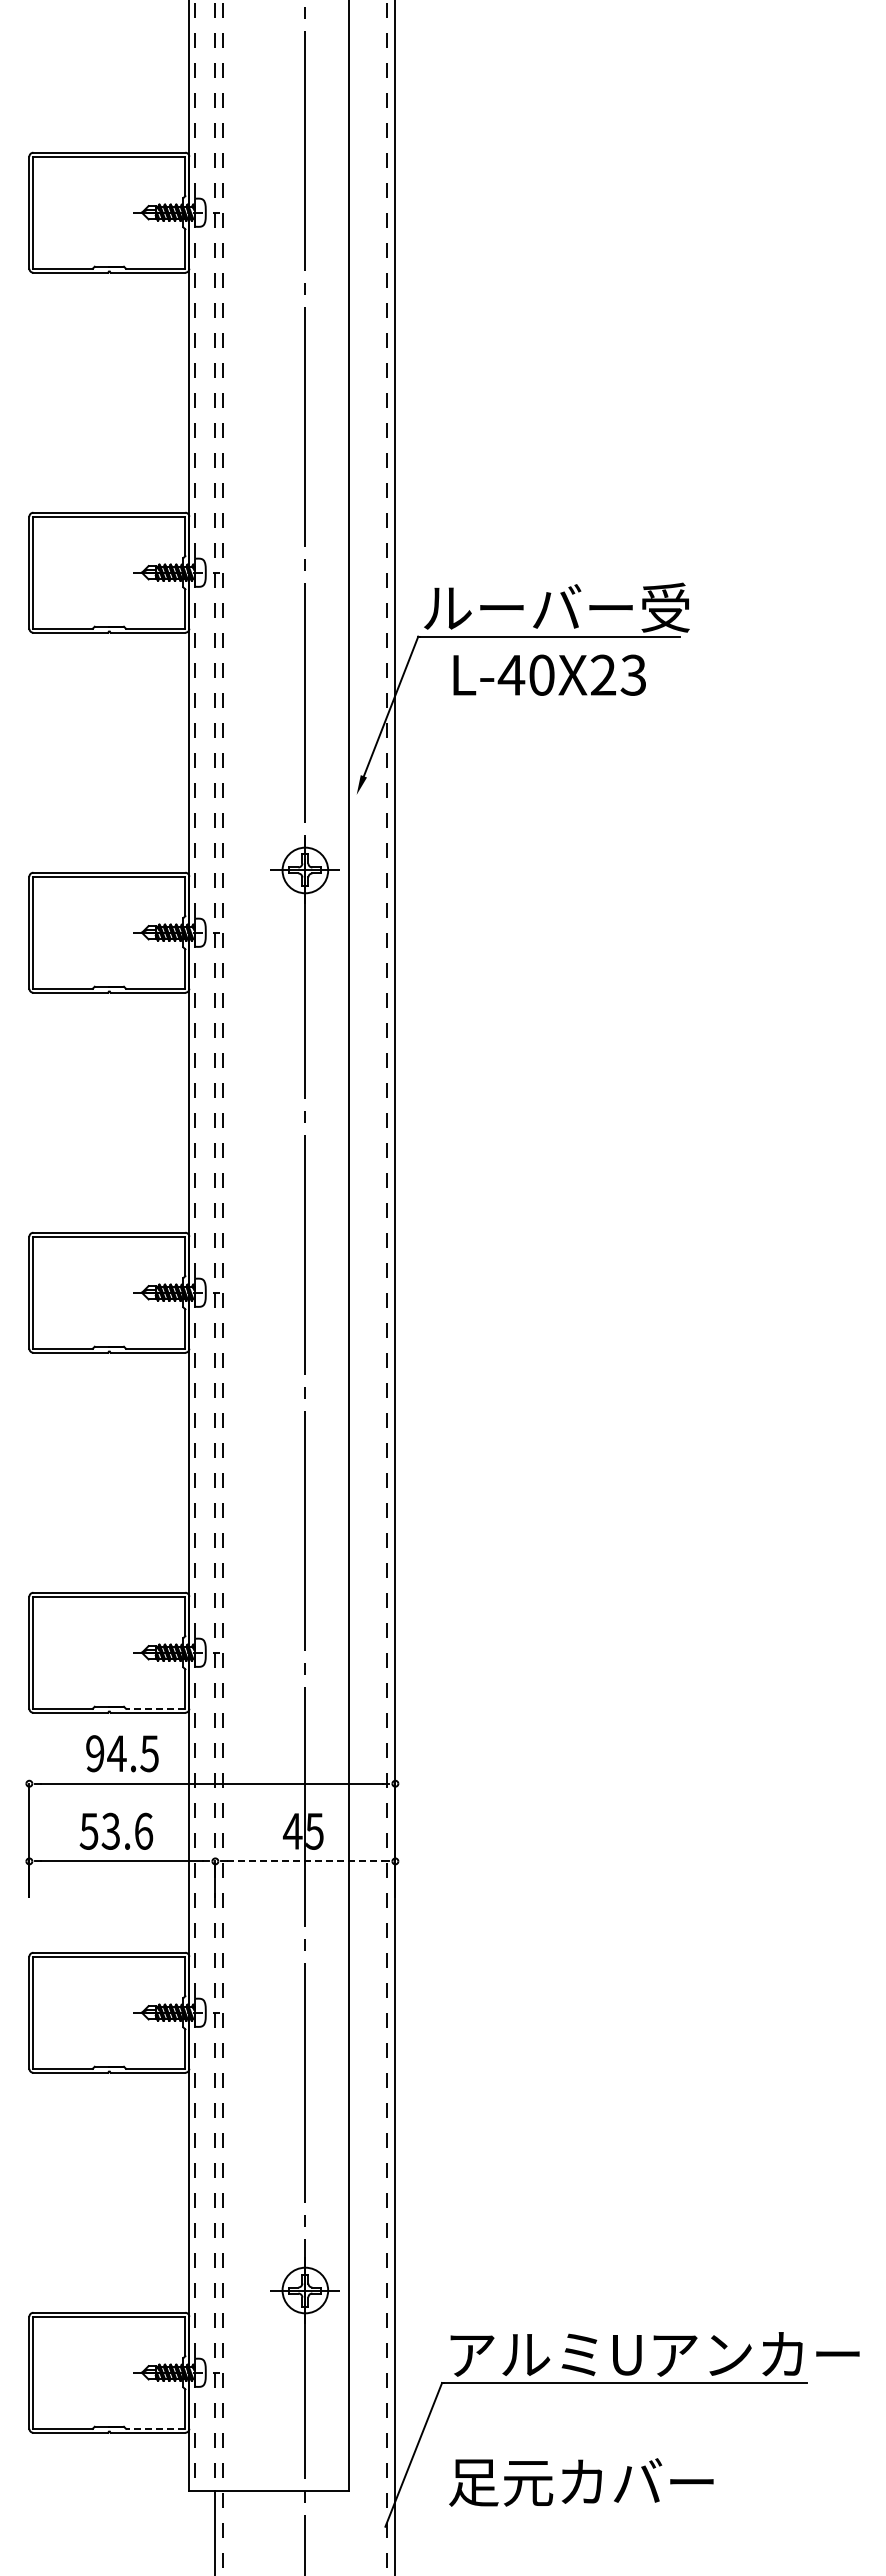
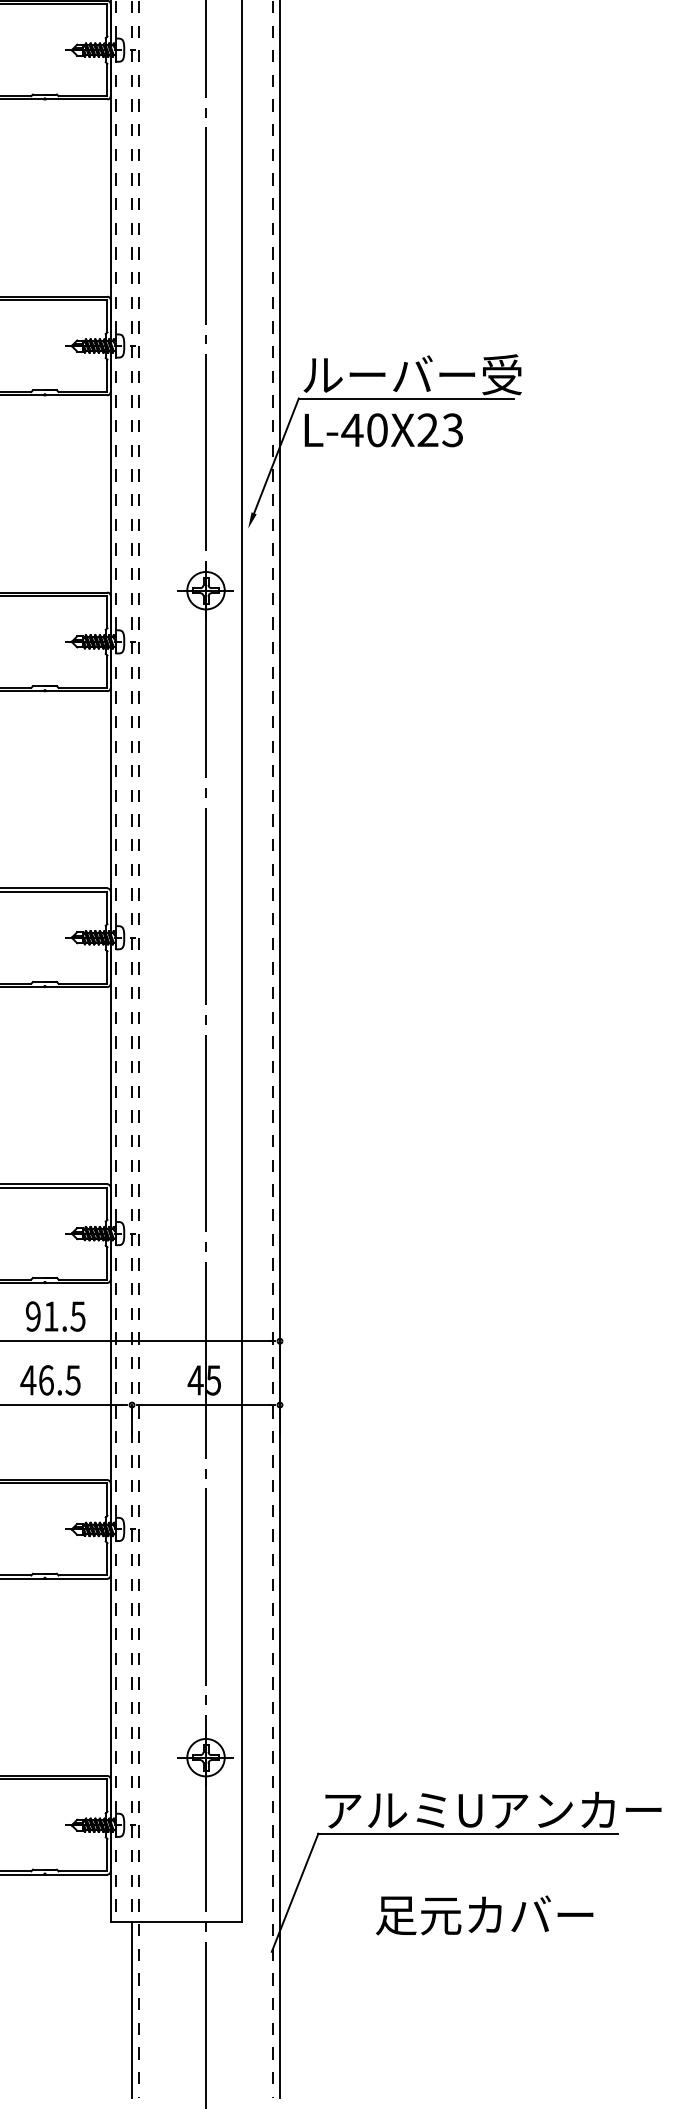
text: (549, 674) -> (383, 429), moved
line: (155, 1708) -> (82, 1279), dashed -> solid
text: (116, 1753) -> (50, 1316), 94.5 -> 91.5
text: (116, 1830) -> (50, 1379), 53.6 -> 46.5
line: (305, 1861) -> (206, 1405), dashed -> solid
line: (155, 2428) -> (82, 1871), dashed -> solid
text: (581, 2482) -> (484, 1915), moved

